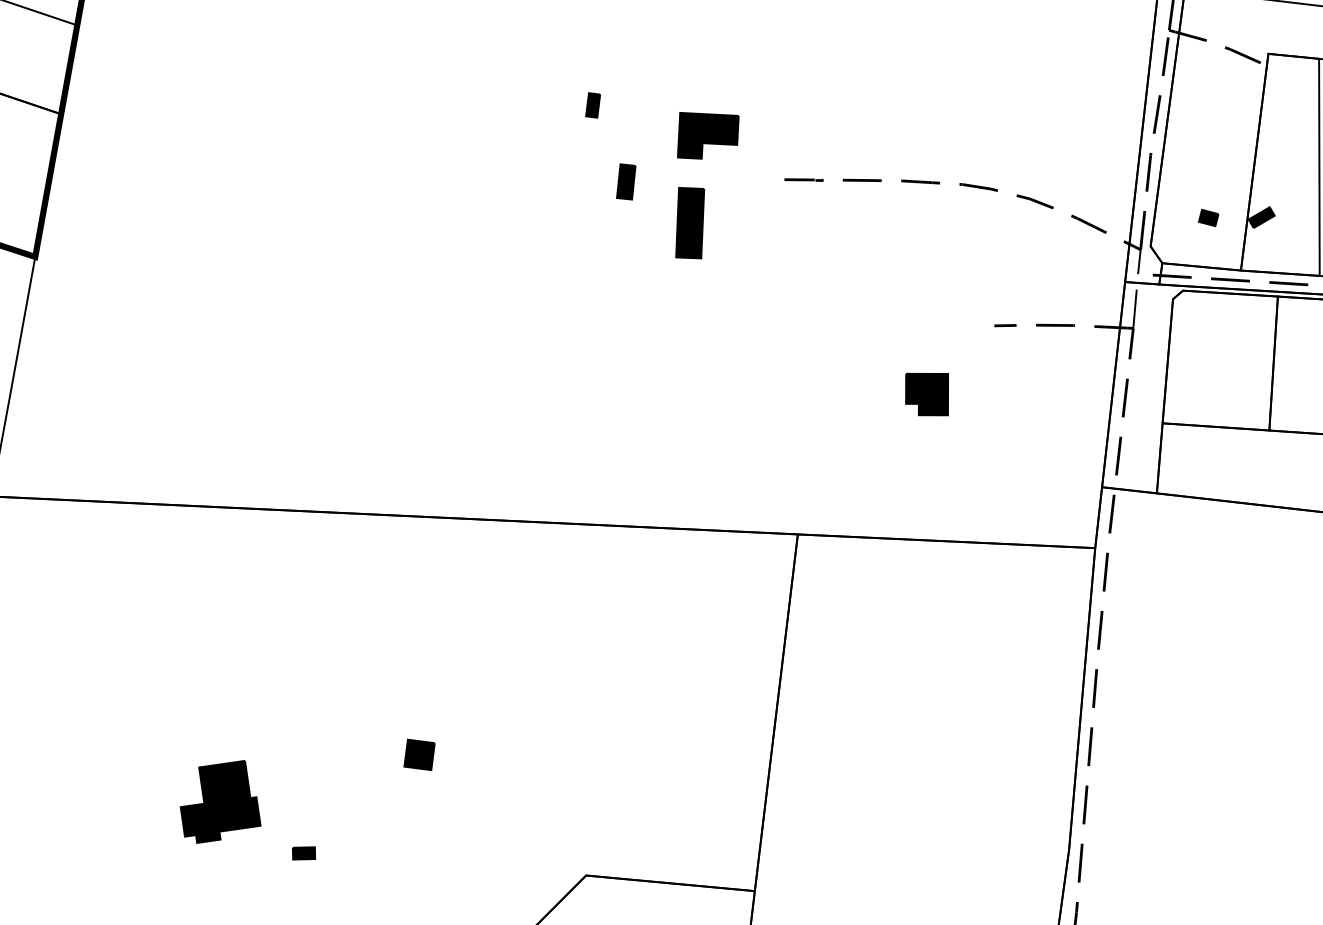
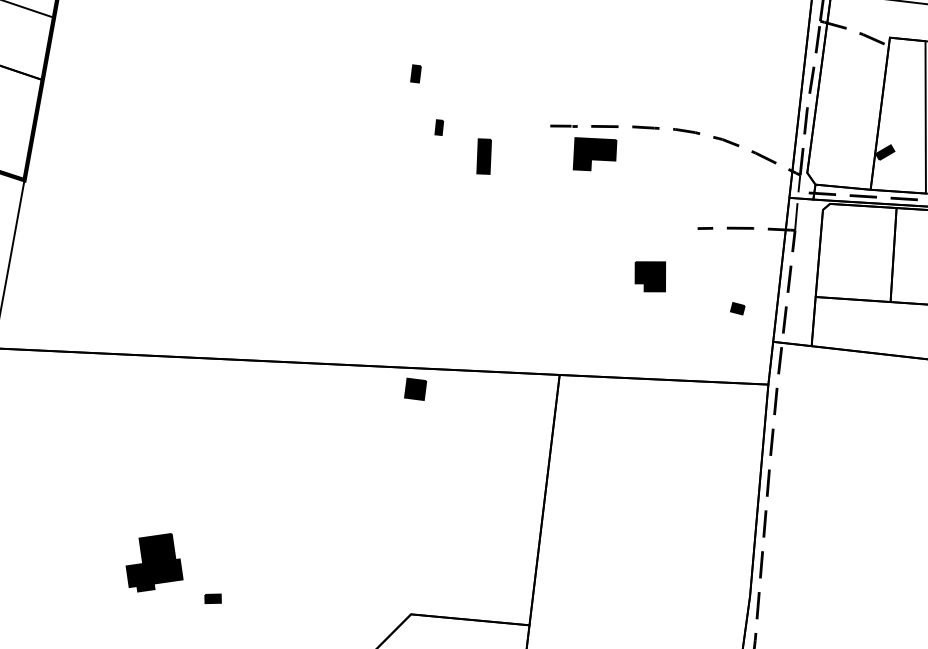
part: (708, 135) -> (595, 153), moved
part: (626, 181) -> (439, 127), size x0.6
part: (1208, 217) -> (737, 308), moved
part: (690, 223) -> (484, 156), size x0.7
part: (419, 754) -> (415, 389), moved

